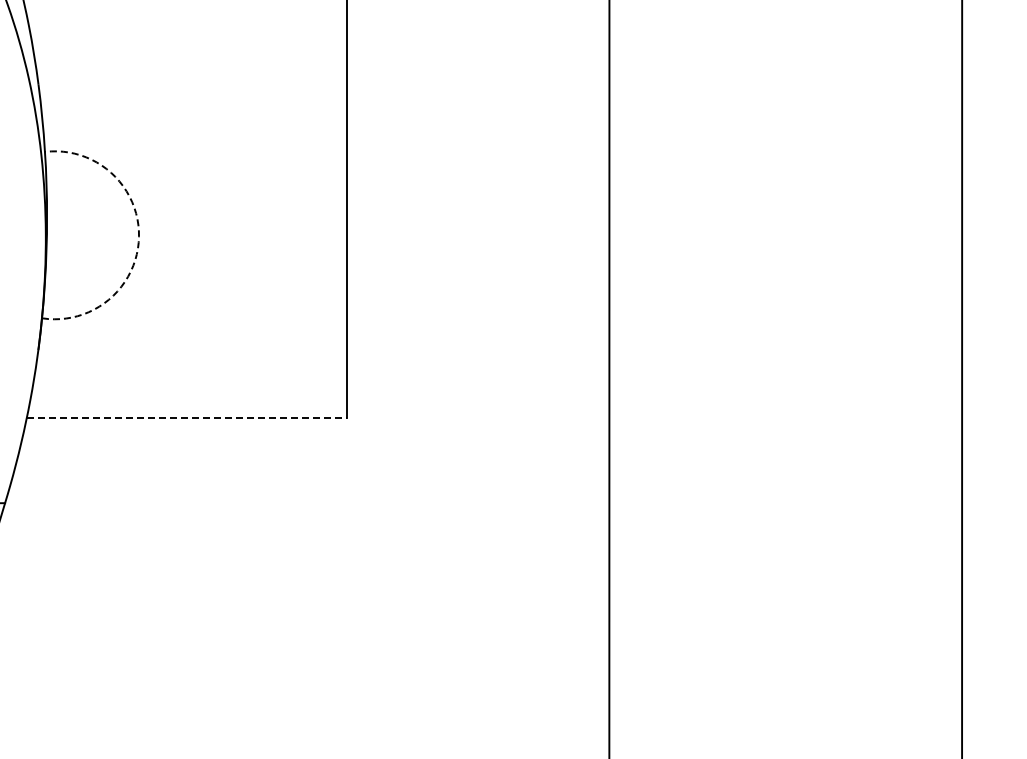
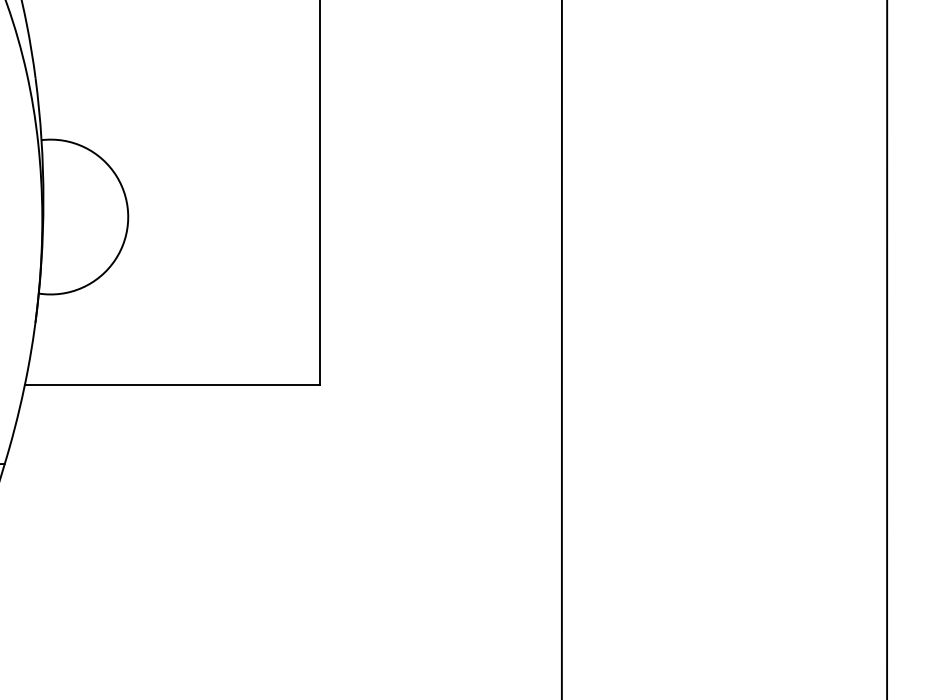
arc: (139, 236) -> (128, 218), dashed -> solid
line: (187, 417) -> (172, 385), dashed -> solid

